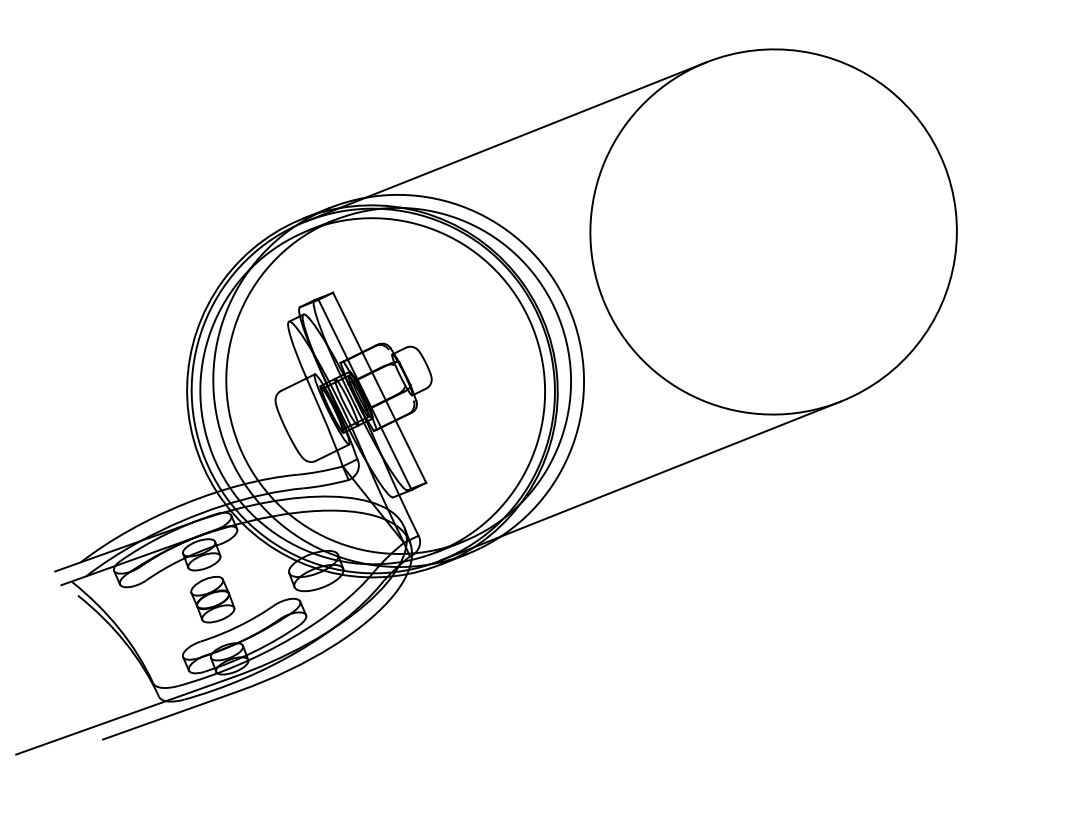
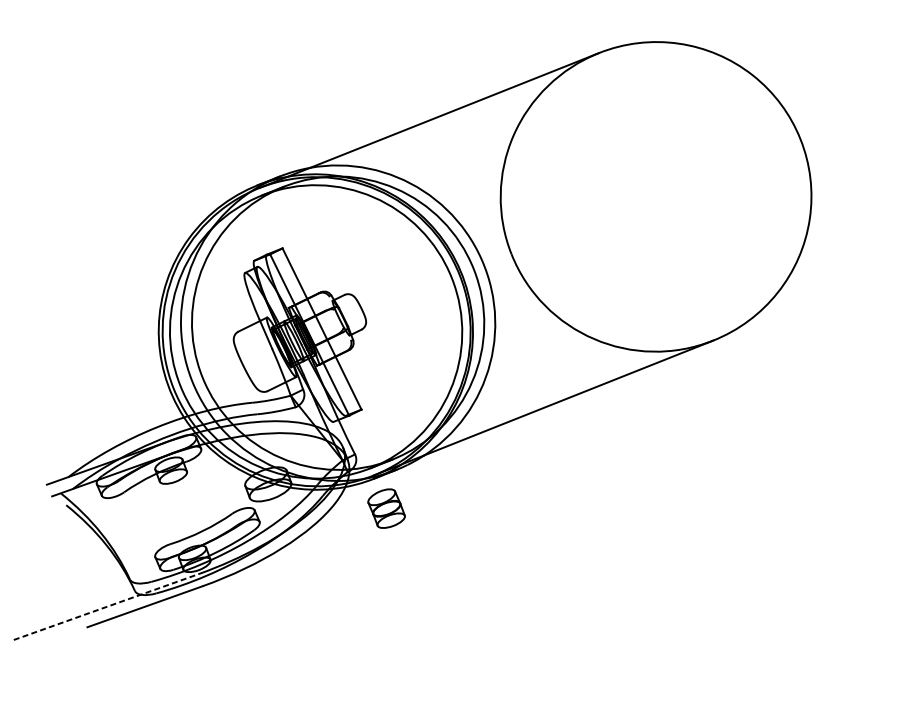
part: (212, 599) -> (386, 508), moved
line: (125, 715) -> (106, 606), solid -> dashed

